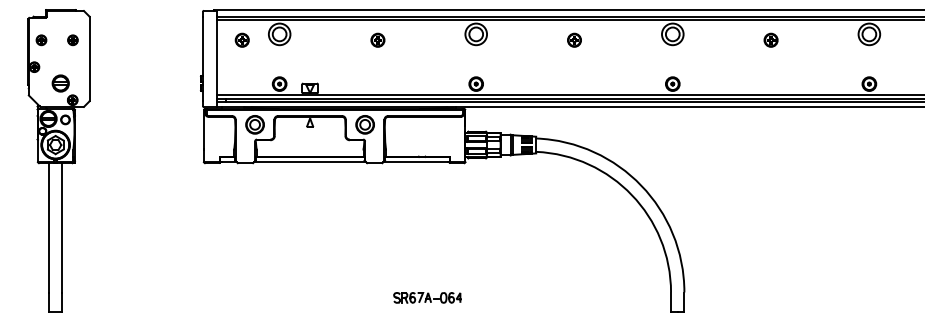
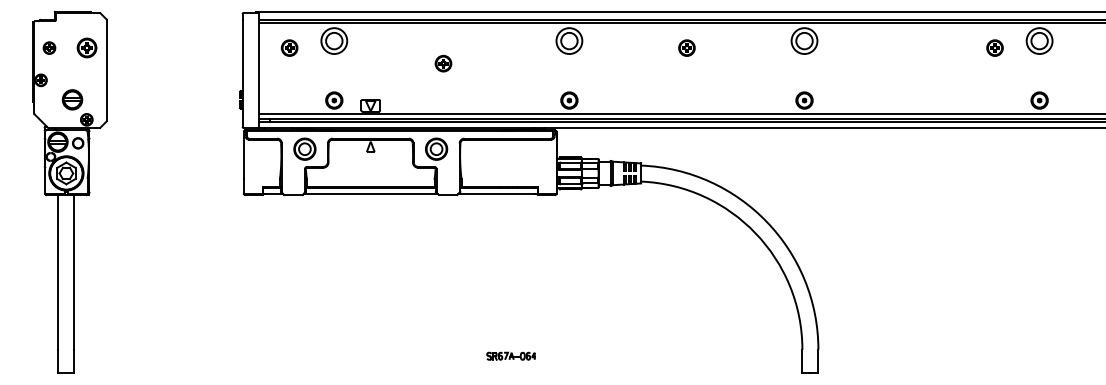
part: (377, 39) -> (442, 62), moved
part: (770, 39) -> (994, 47), moved
part: (72, 40) -> (86, 48), size x1.6
part: (427, 297) -> (511, 355), size x0.6

